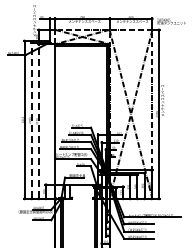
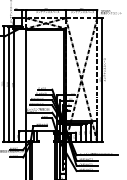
line: (31, 120) -> (8, 84), dashed -> solid
line: (38, 121) -> (13, 85), dashed -> solid

